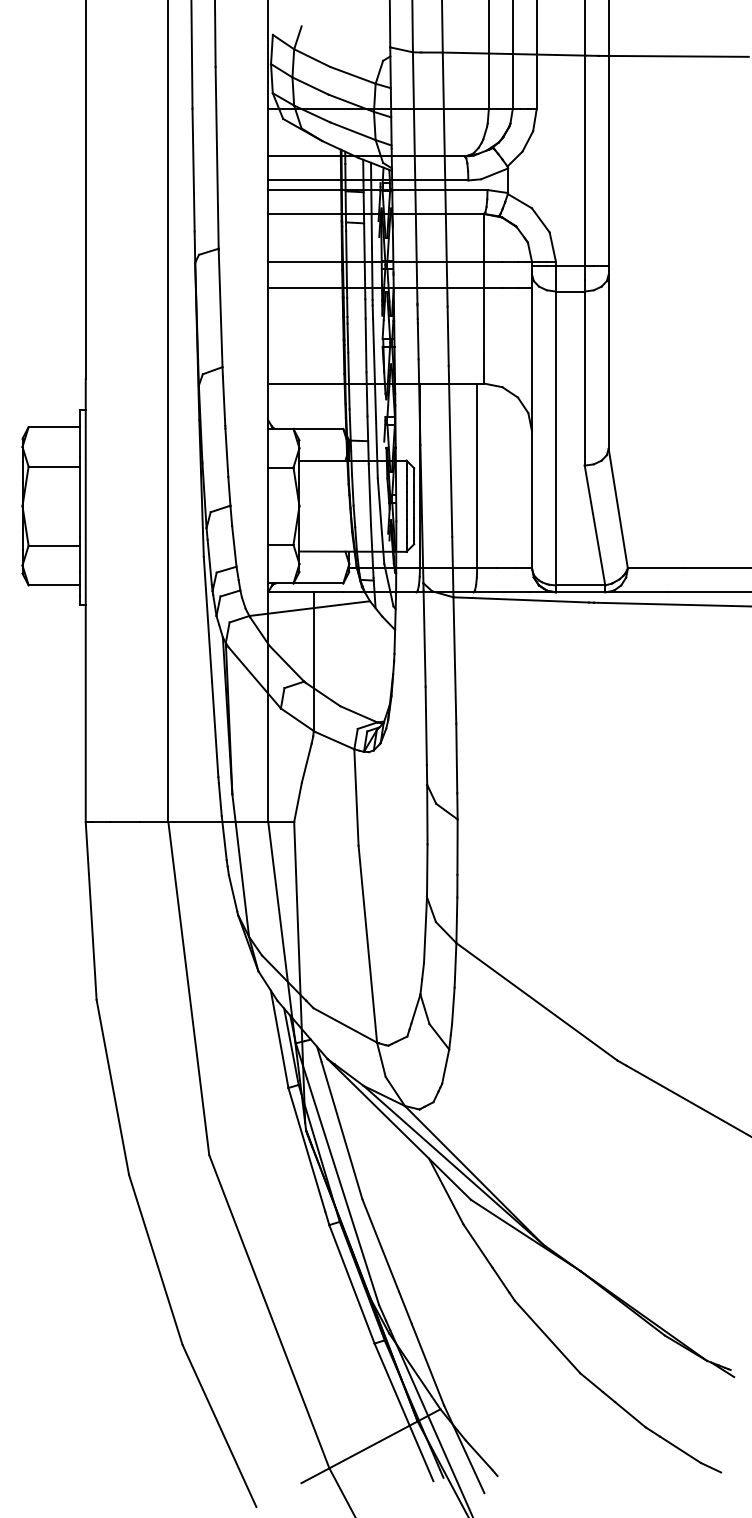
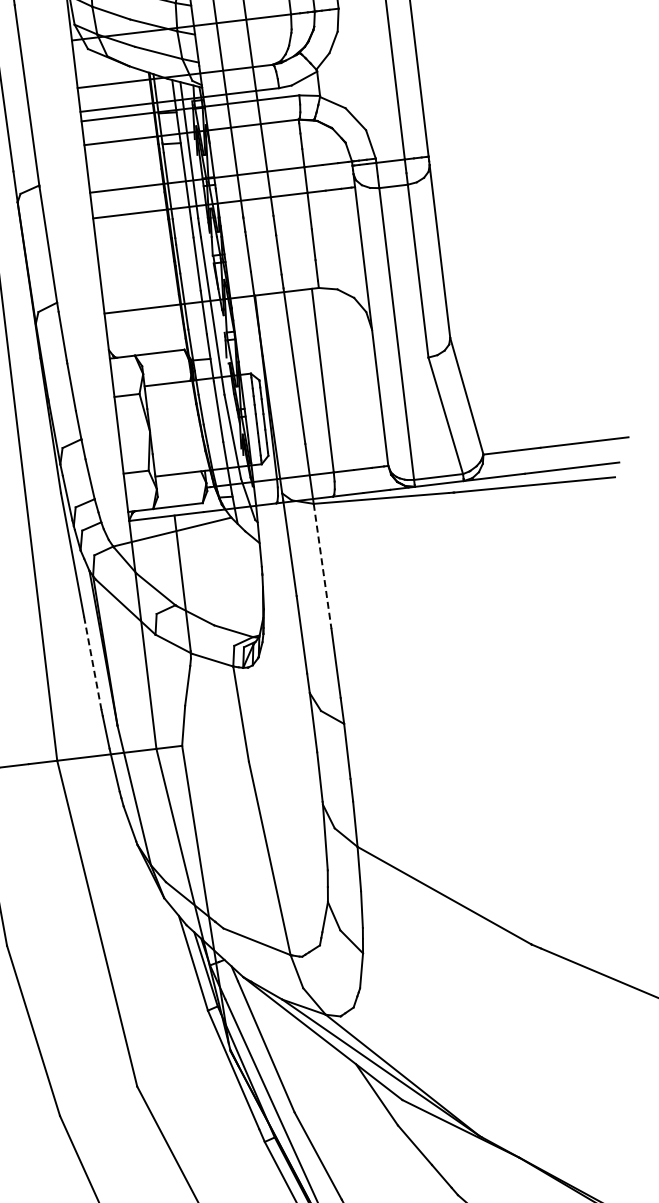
line: (454, 660) -> (322, 566), solid -> dashed
line: (215, 729) -> (93, 663), solid -> dashed

